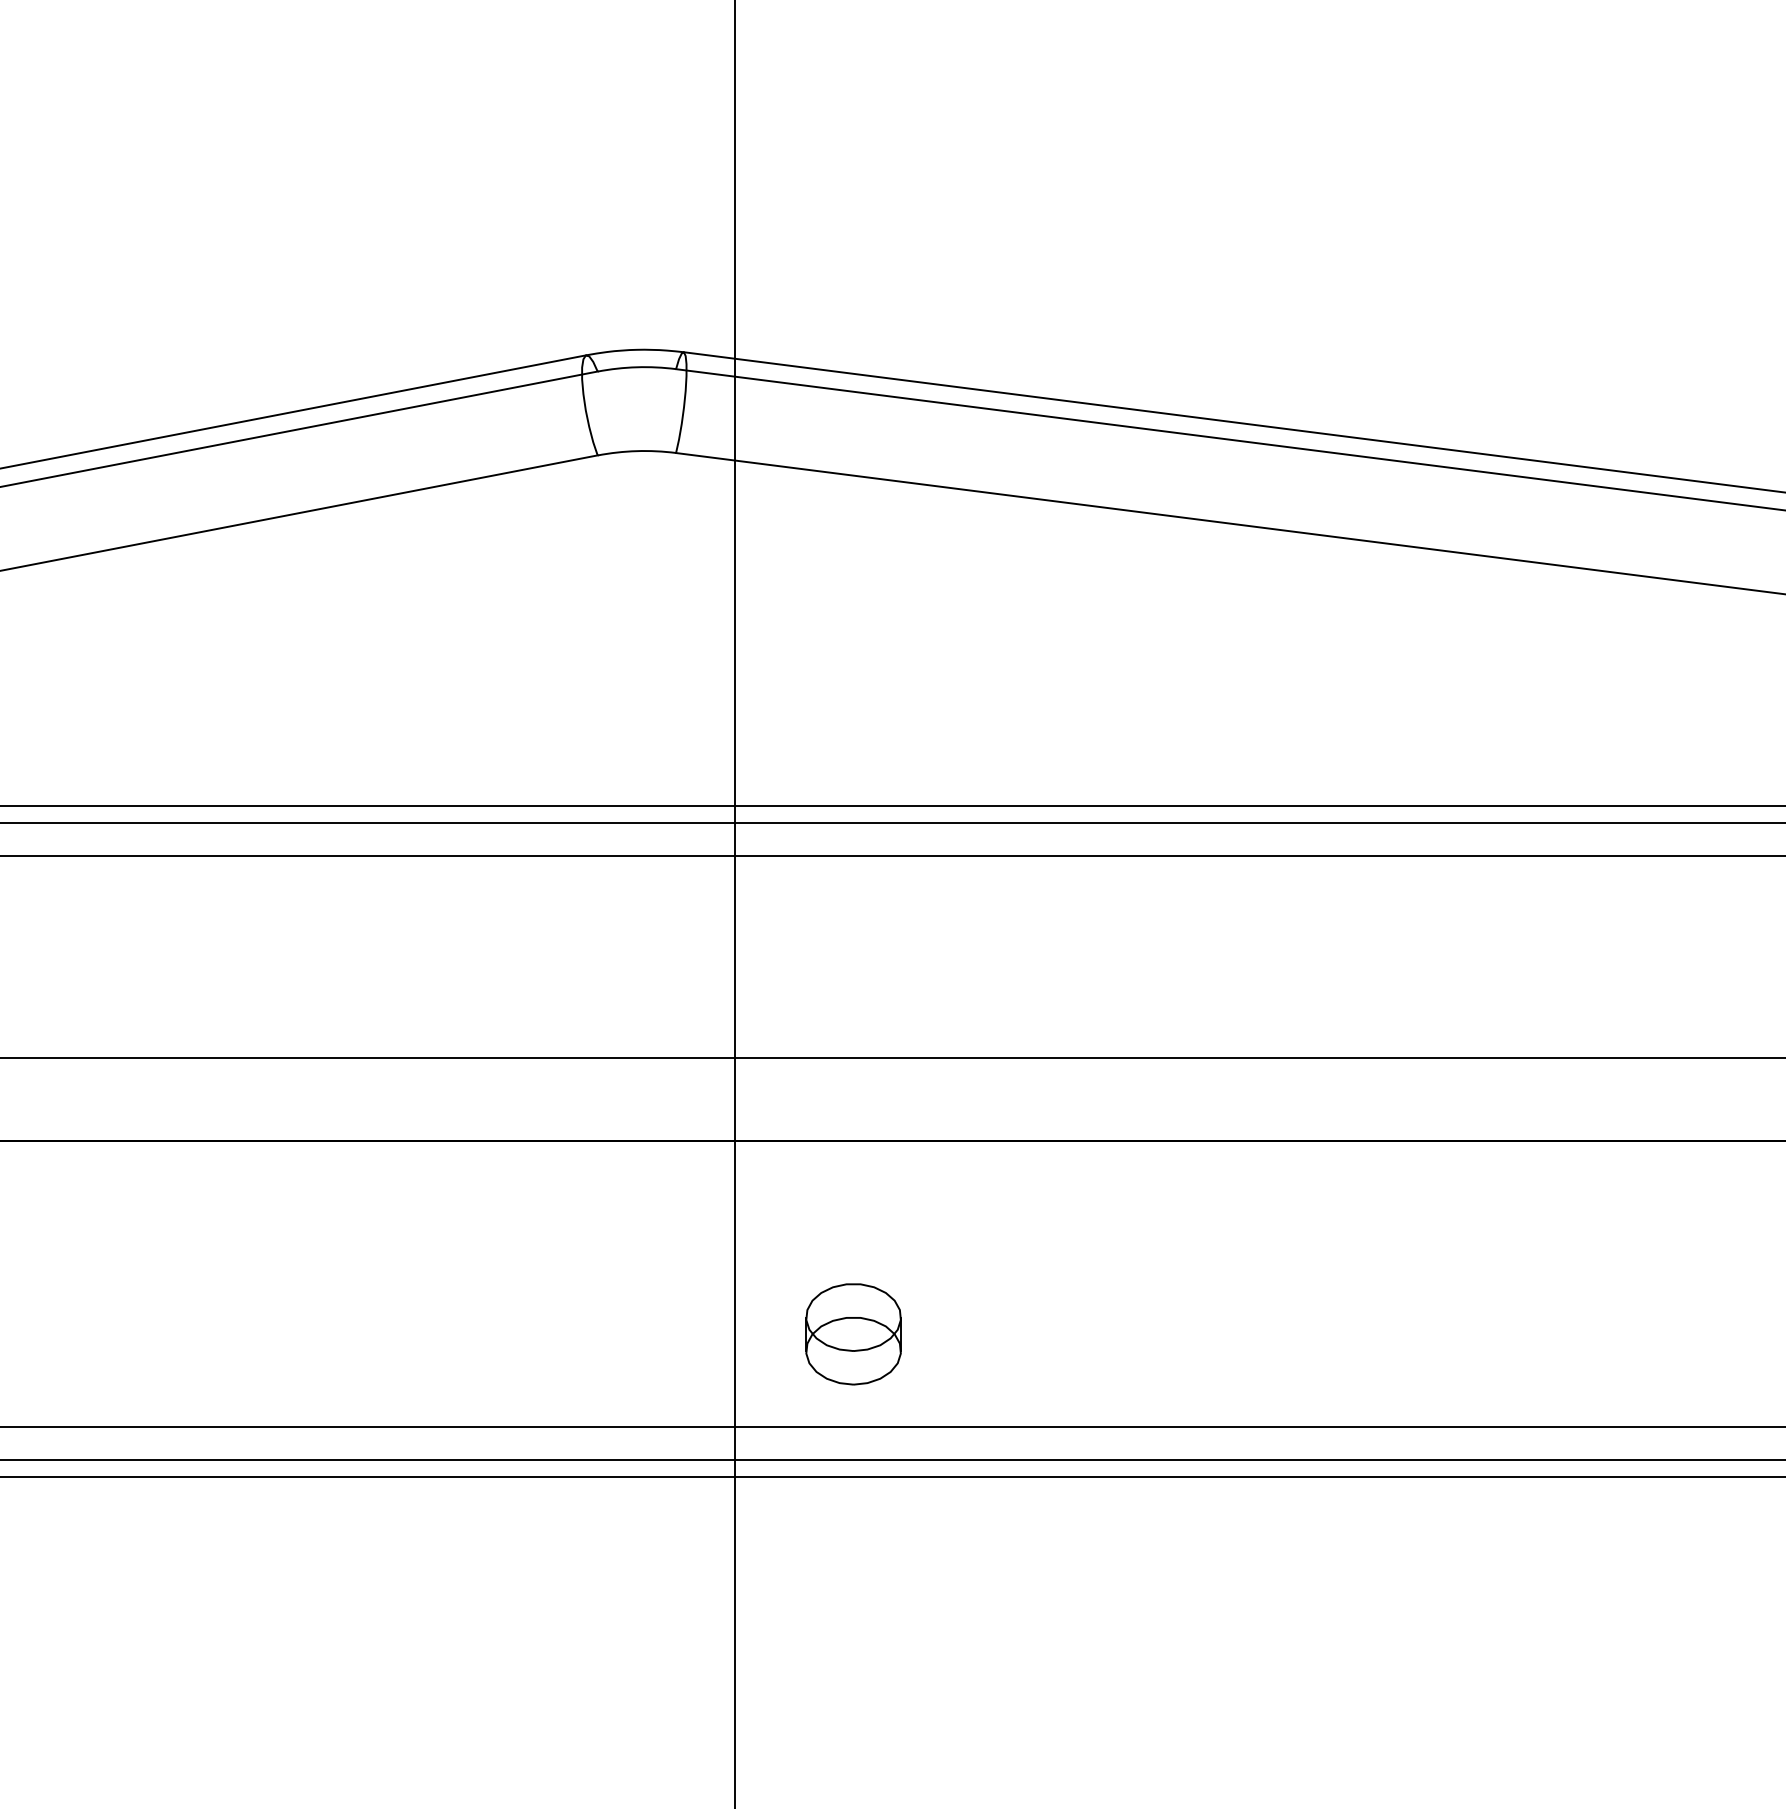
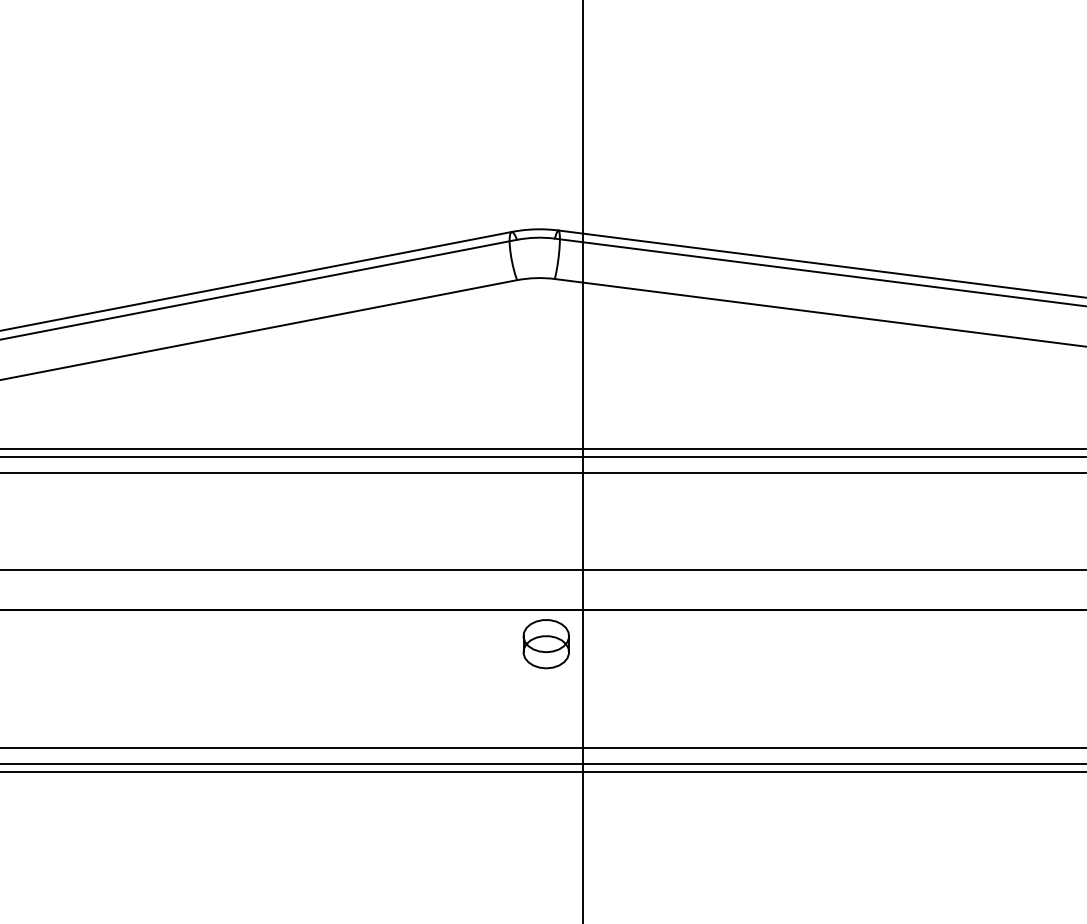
part: (851, 1334) -> (545, 644), moved

